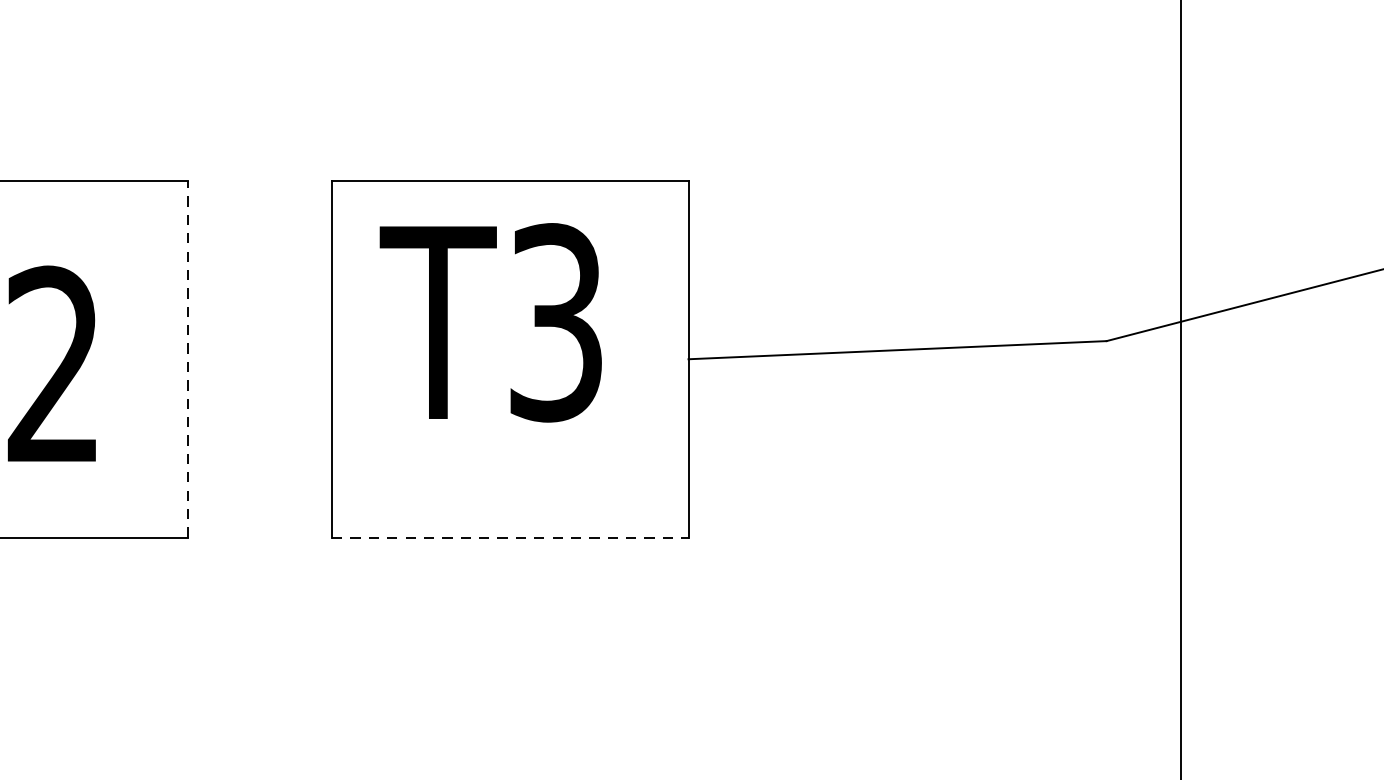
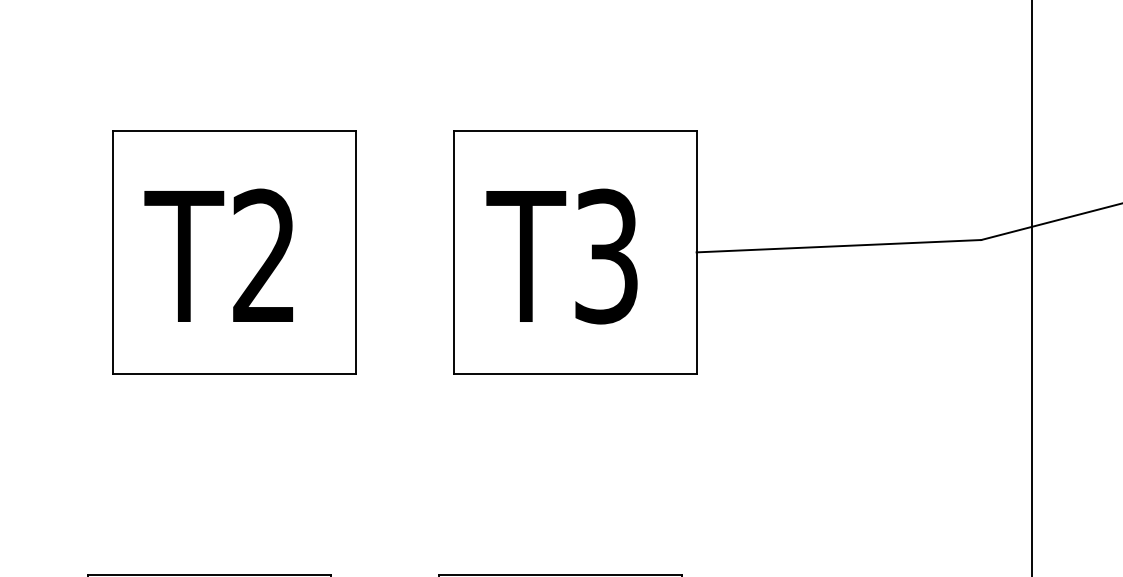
text: (490, 322) -> (561, 256), moved
line: (187, 357) -> (355, 251), dashed -> solid
line: (510, 537) -> (575, 373), dashed -> solid

